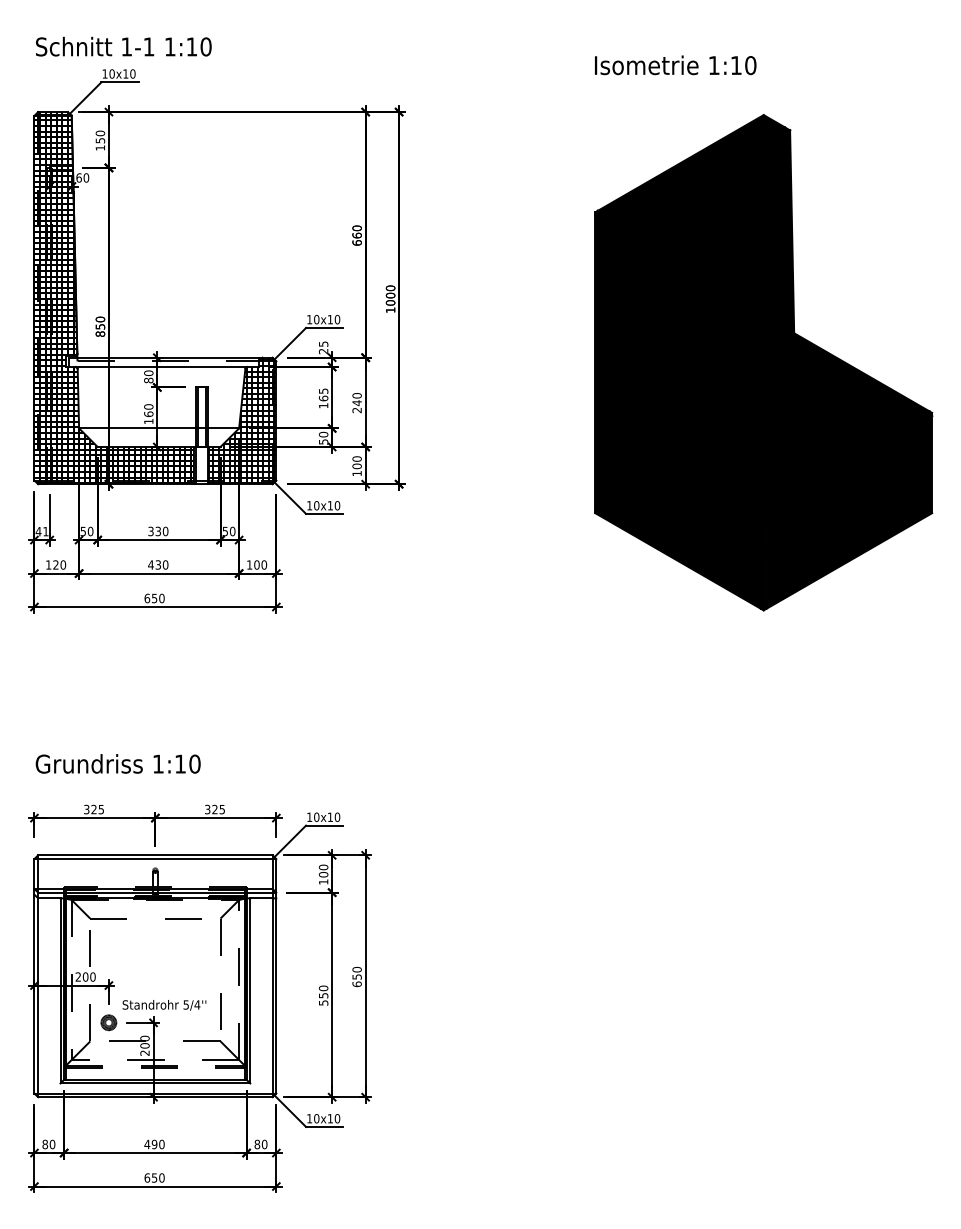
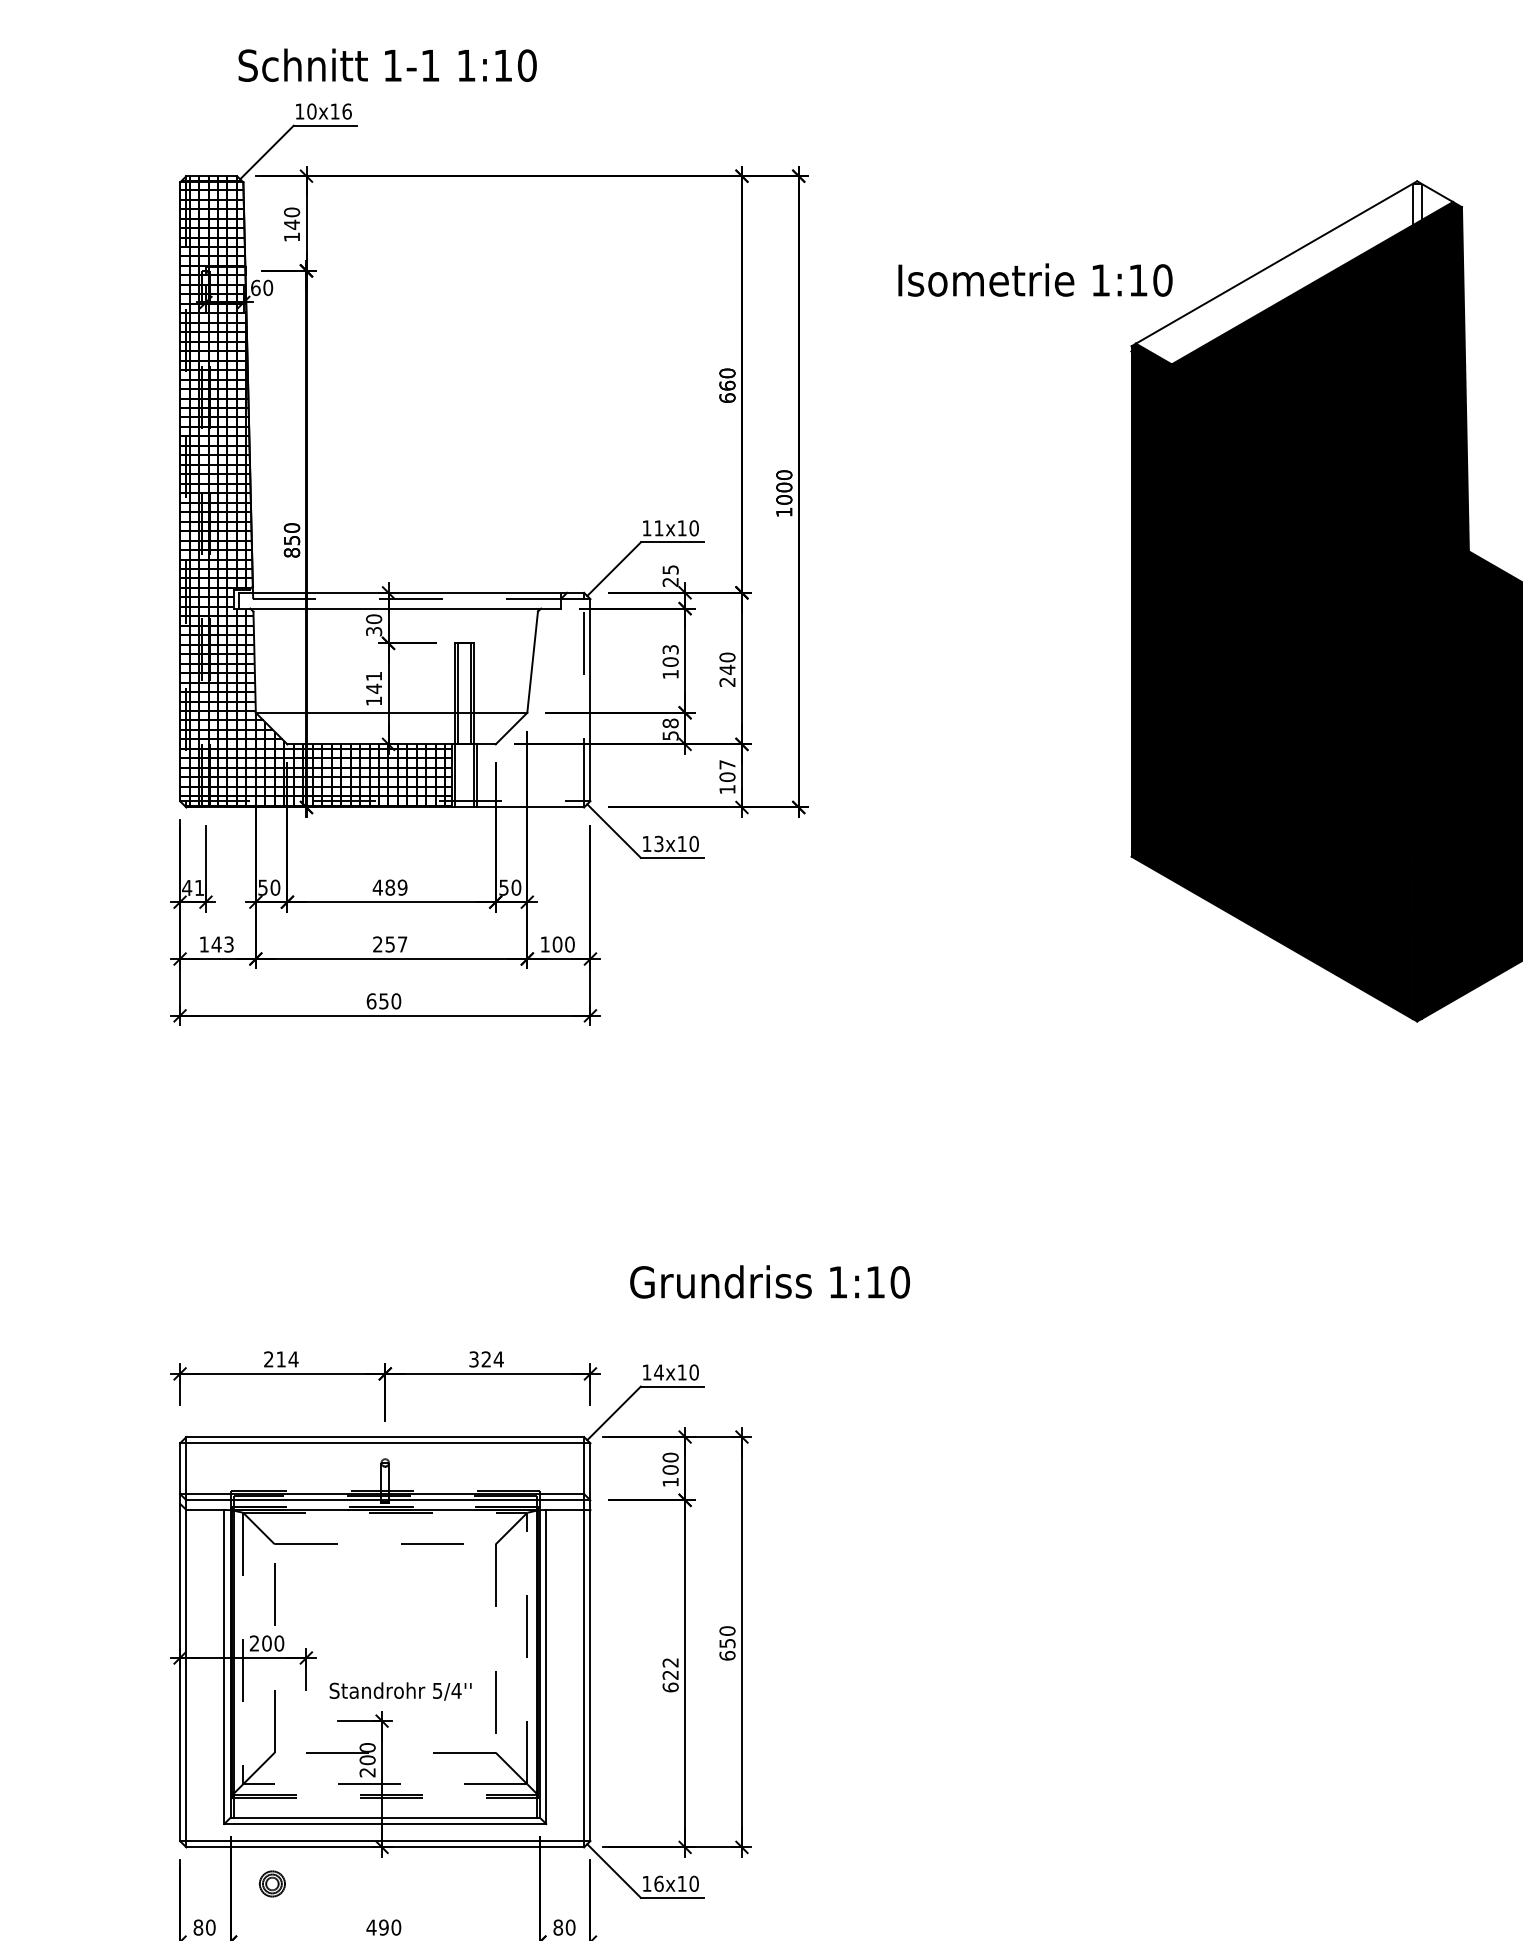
text: (123, 46) -> (387, 64), moved
text: (675, 65) -> (1035, 280), moved
text: (132, 73) -> (346, 110), 10x10 -> 10x16
text: (100, 140) -> (292, 224), 150 -> 140
fill: (690, 169) -> (1293, 273), removed
text: (316, 319) -> (658, 528), 10x10 -> 11x10
text: (148, 380) -> (373, 631), 80 -> 30
text: (323, 394) -> (670, 655), 165 -> 103
text: (148, 410) -> (373, 682), 160 -> 141
hatch: (242, 420) -> (533, 699), removed
text: (323, 434) -> (670, 723), 50 -> 58
text: (356, 458) -> (726, 763), 100 -> 107
text: (316, 505) -> (658, 843), 10x10 -> 13x10
text: (158, 531) -> (390, 887), 330 -> 489
text: (59, 564) -> (222, 943), 120 -> 143
text: (158, 564) -> (390, 943), 430 -> 257
text: (117, 763) -> (768, 1281), moved
text: (94, 809) -> (281, 1359), 325 -> 214
text: (222, 809) -> (499, 1359), 325 -> 324
text: (316, 816) -> (658, 1371), 10x10 -> 14x10
text: (323, 995) -> (670, 1674), 550 -> 622
part: (108, 1022) -> (271, 1883), moved
text: (316, 1118) -> (658, 1883), 10x10 -> 16x10

